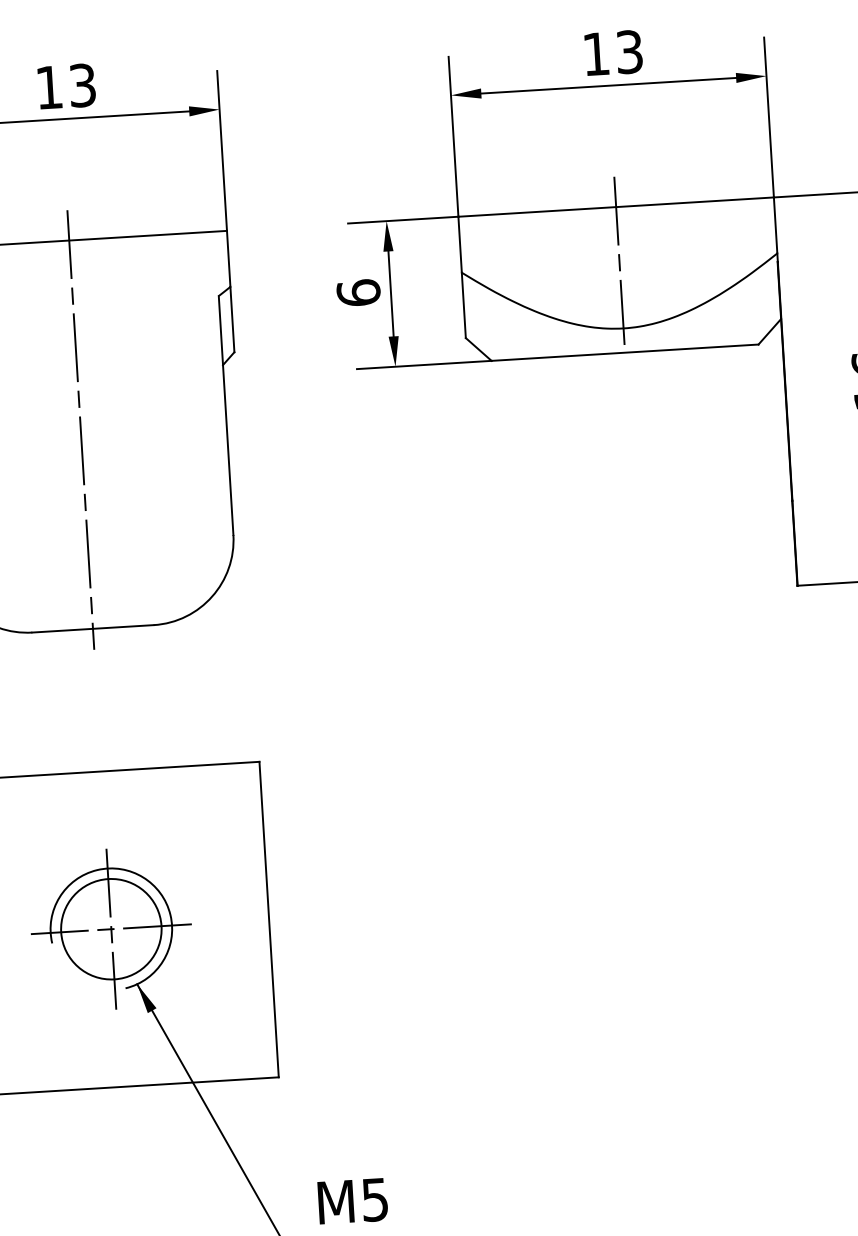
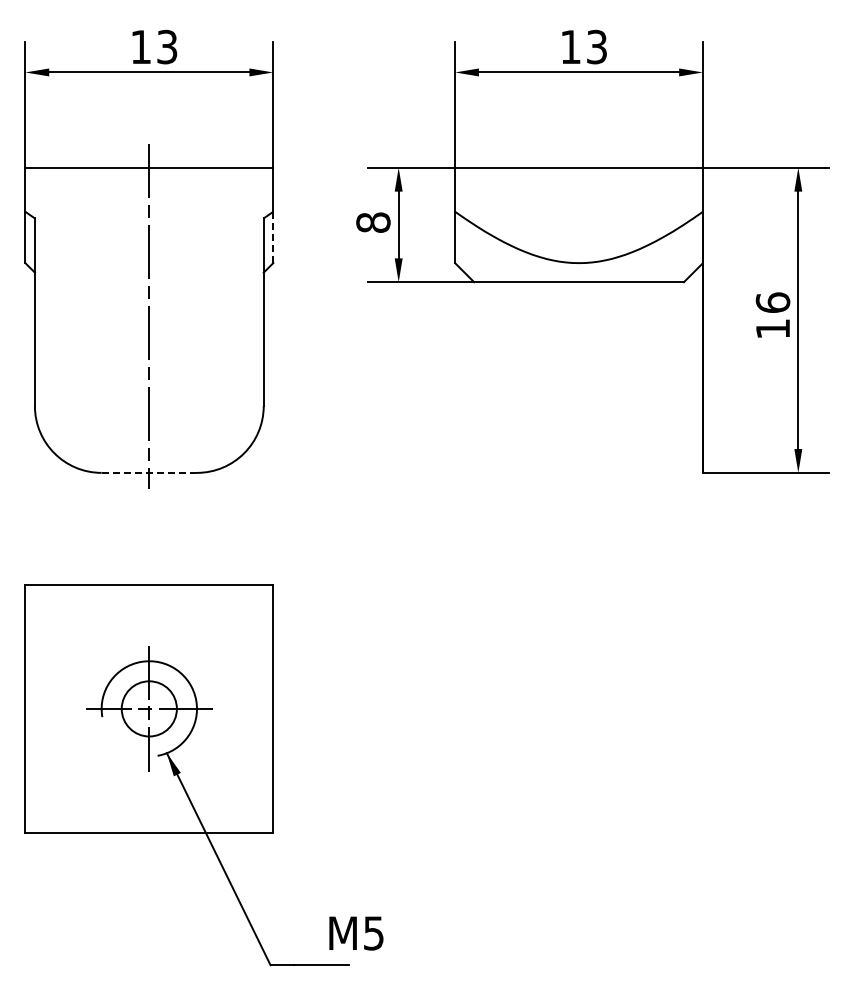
line: (619, 260) -> (579, 209), removed
text: (358, 292) -> (373, 222), 6 -> 8
line: (232, 319) -> (273, 237), solid -> dashed
line: (93, 628) -> (149, 472), solid -> dashed
circle: (110, 928) -> (148, 708), size x0.7
text: (353, 1201) -> (356, 933), moved

